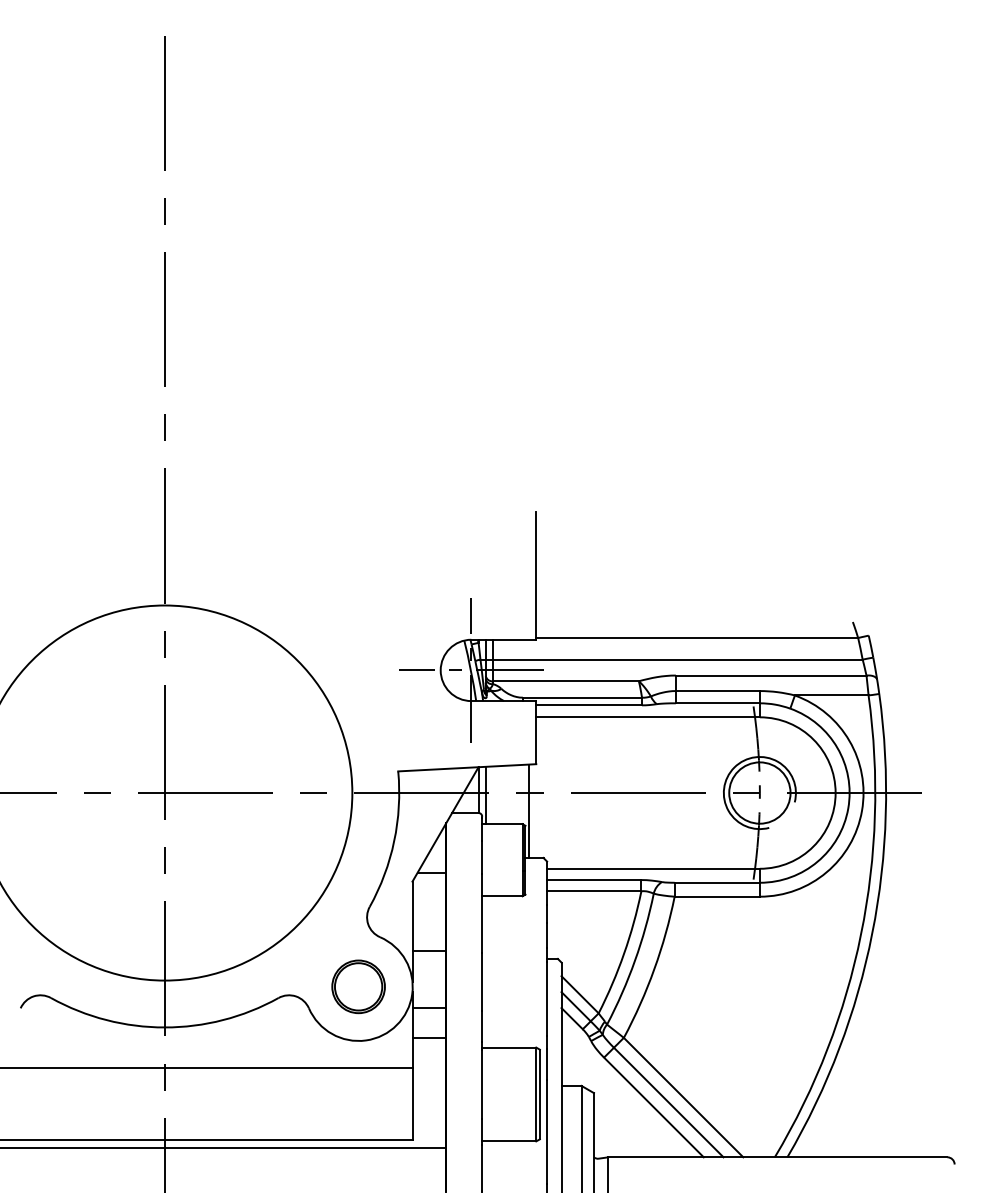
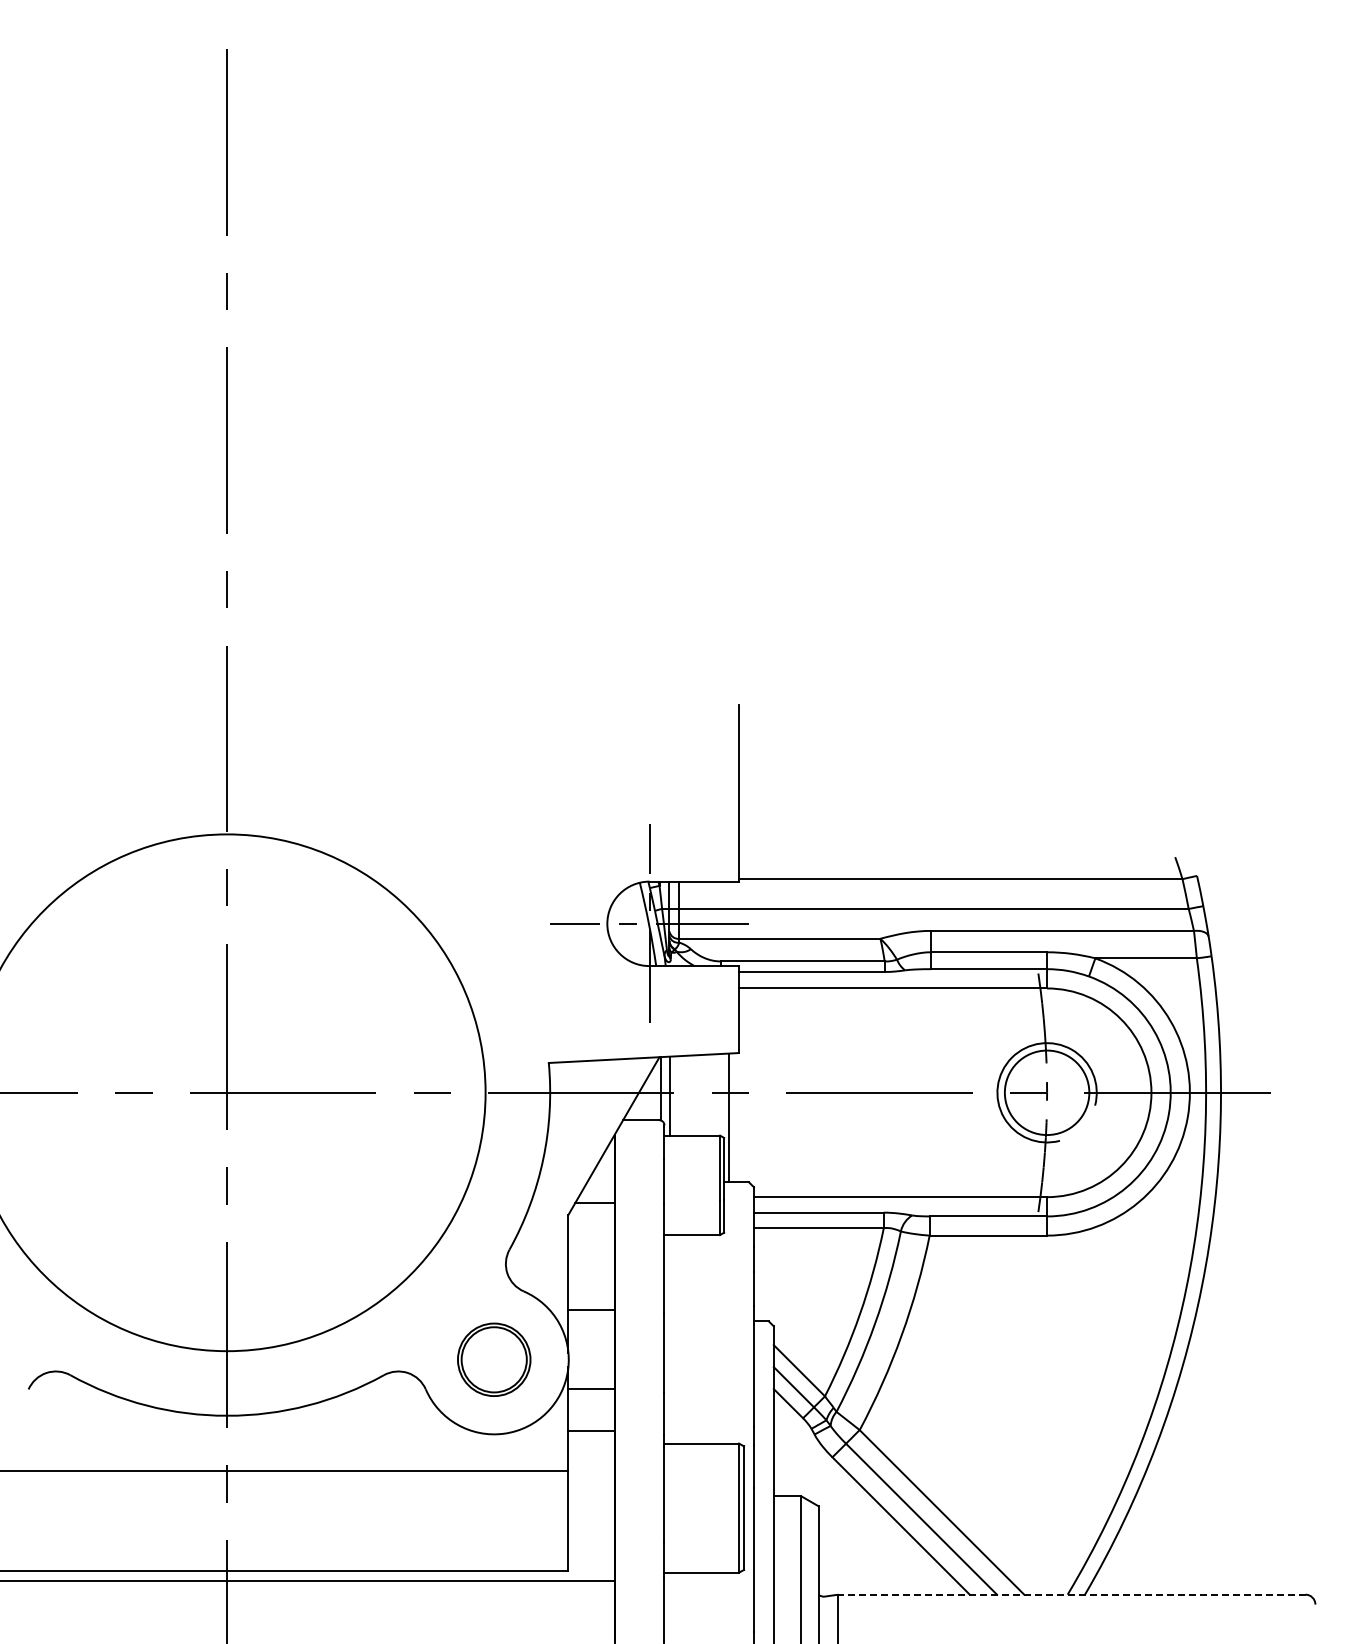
line: (777, 1157) -> (1071, 1594), solid -> dashed

